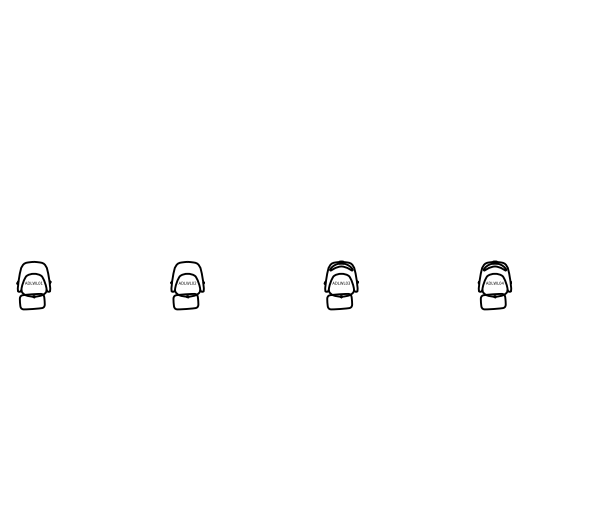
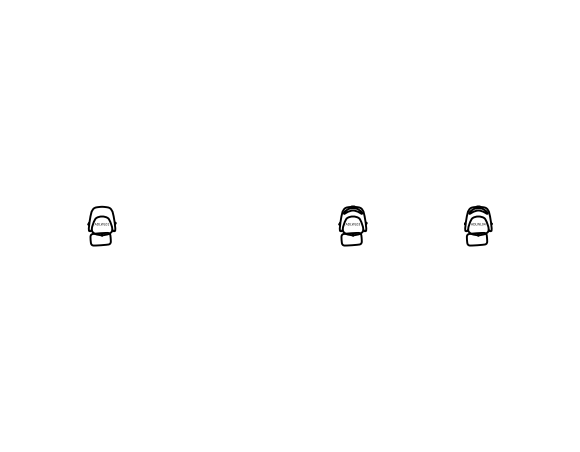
part: (187, 284) -> (227, 225), removed

